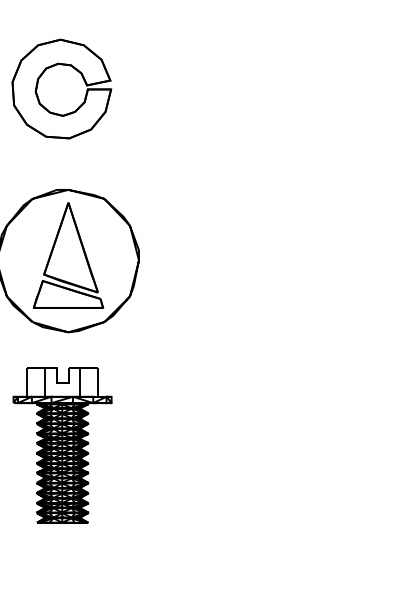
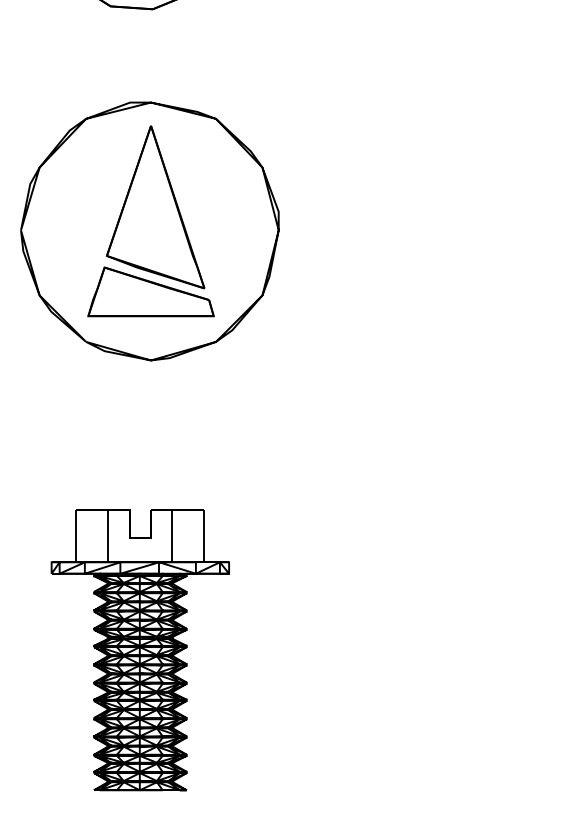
part: (62, 445) -> (140, 650), moved

